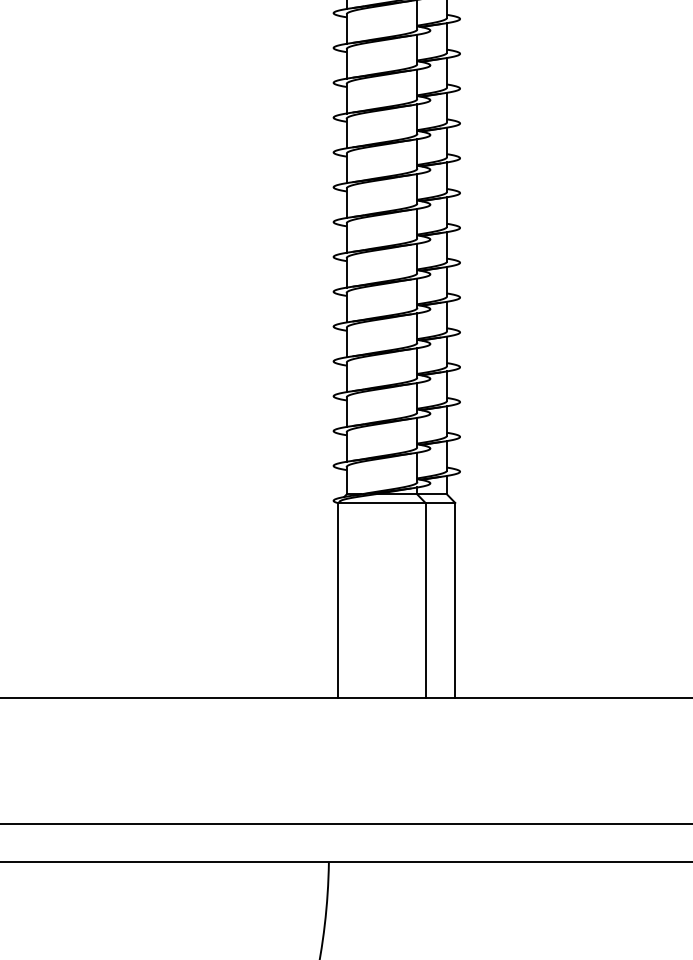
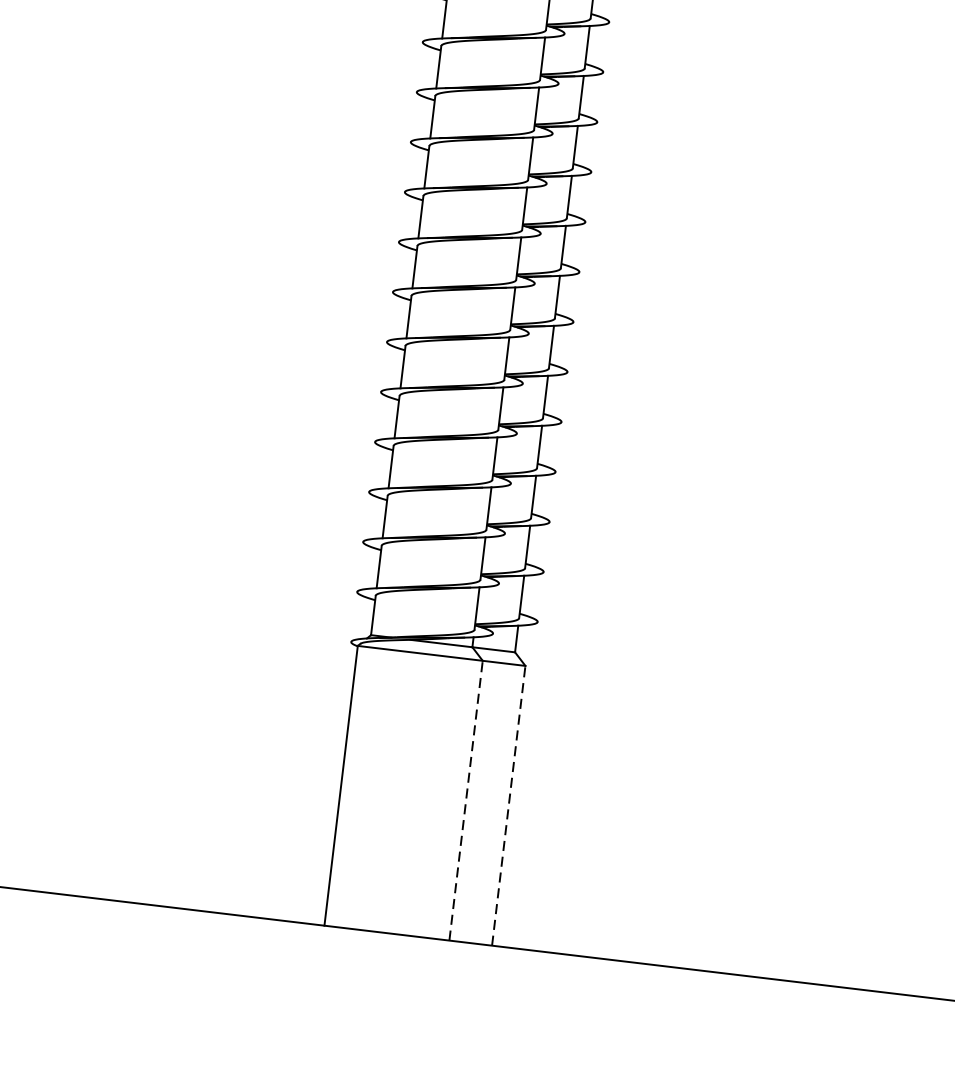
line: (425, 599) -> (466, 799), solid -> dashed
line: (455, 599) -> (509, 804), solid -> dashed

